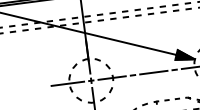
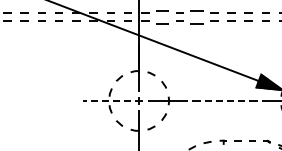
part: (125, 13) -> (196, 16), size x1.6
part: (100, 17) -> (162, 16), size x1.6
line: (153, 72) -> (224, 100), solid -> dashed
line: (67, 83) -> (106, 100), solid -> dashed

